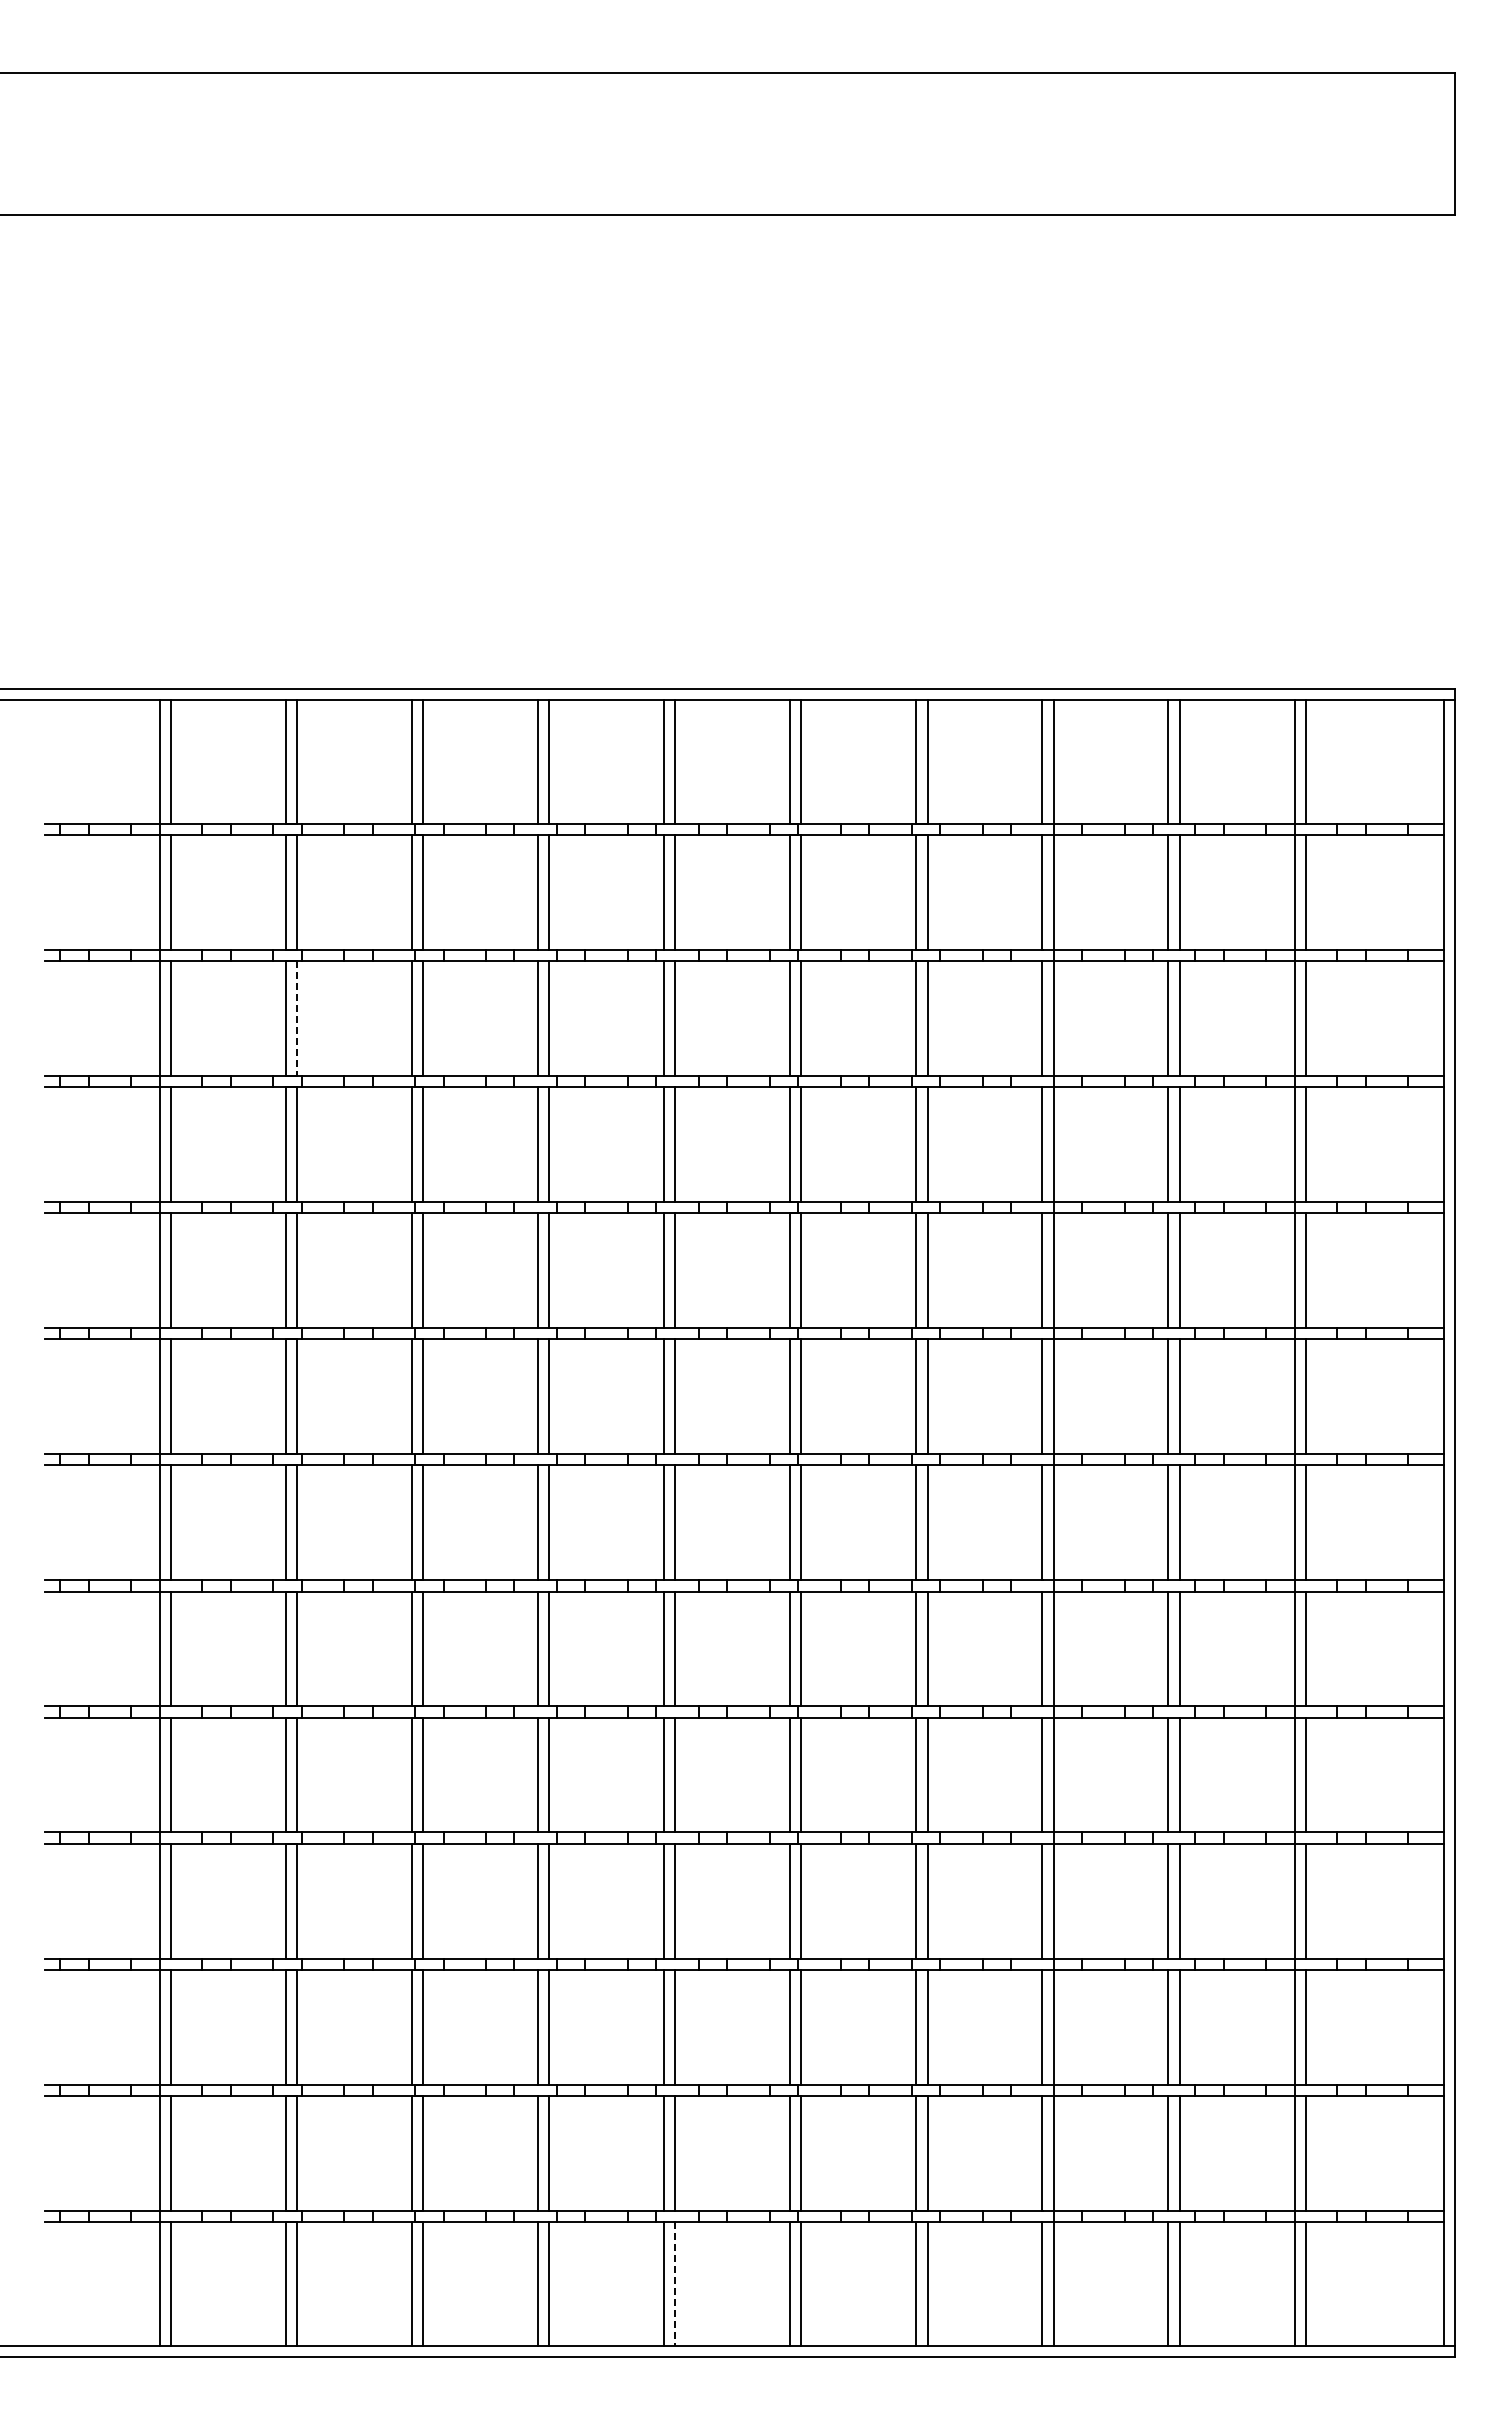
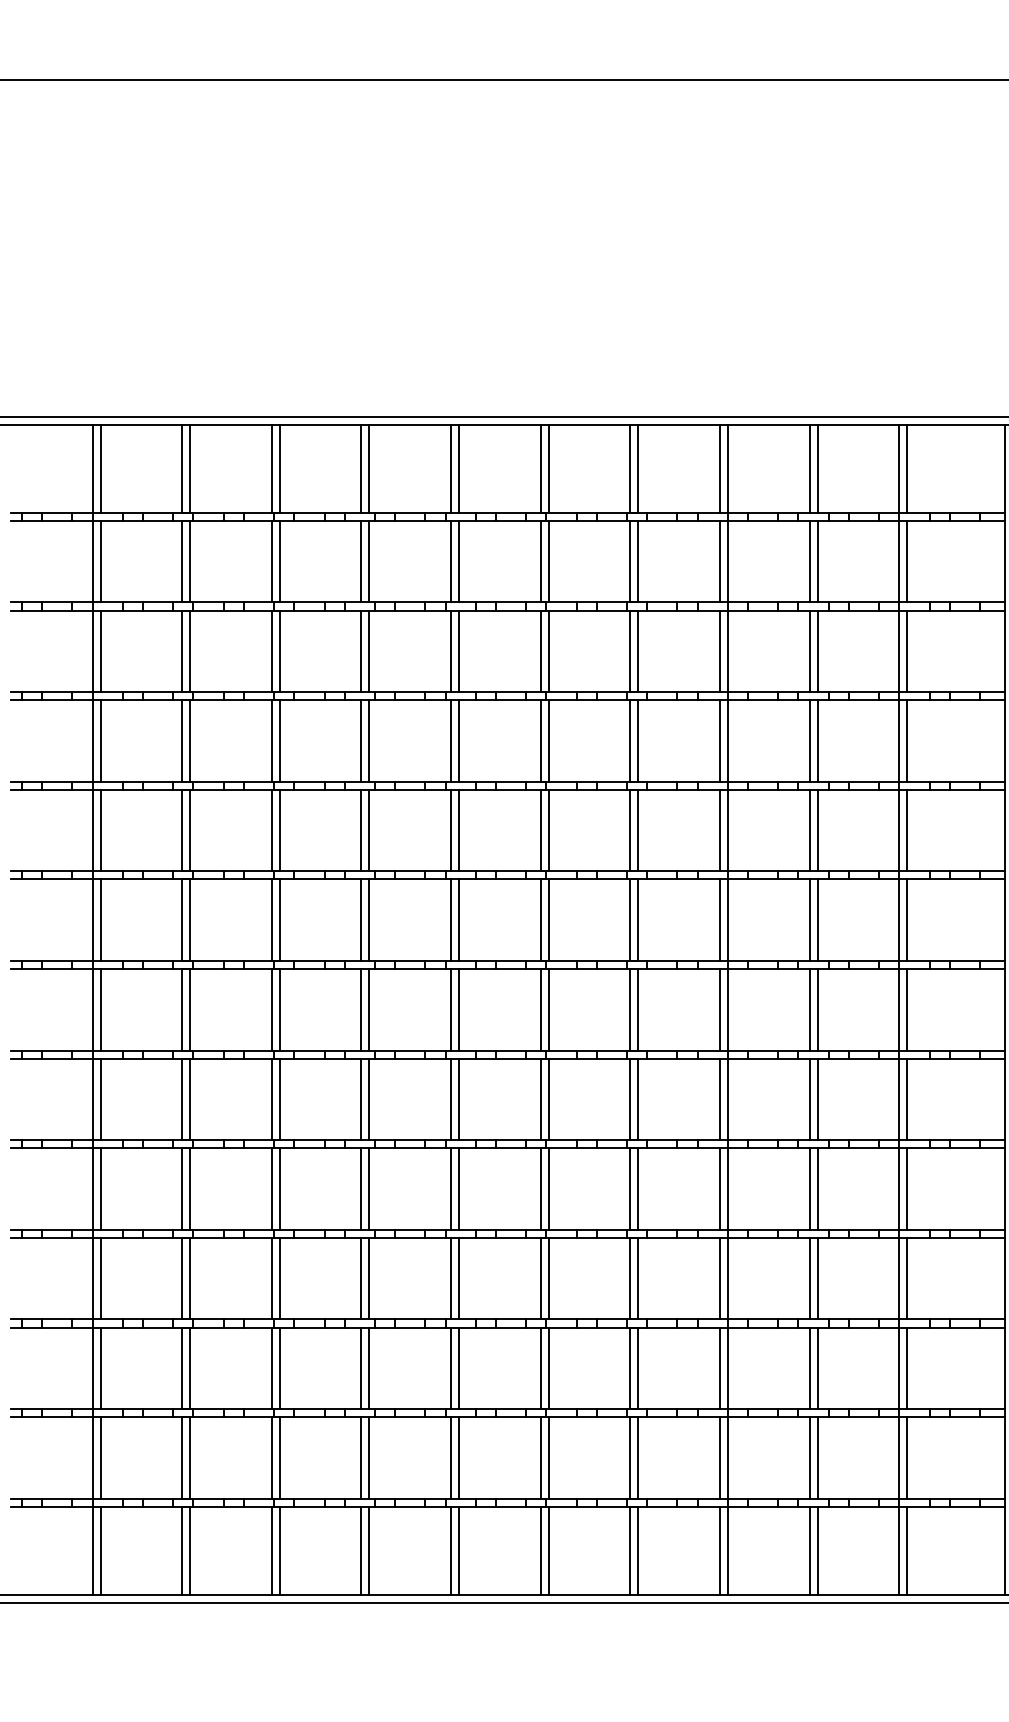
line: (297, 1018) -> (190, 651), dashed -> solid
line: (675, 2283) -> (459, 1550), dashed -> solid

